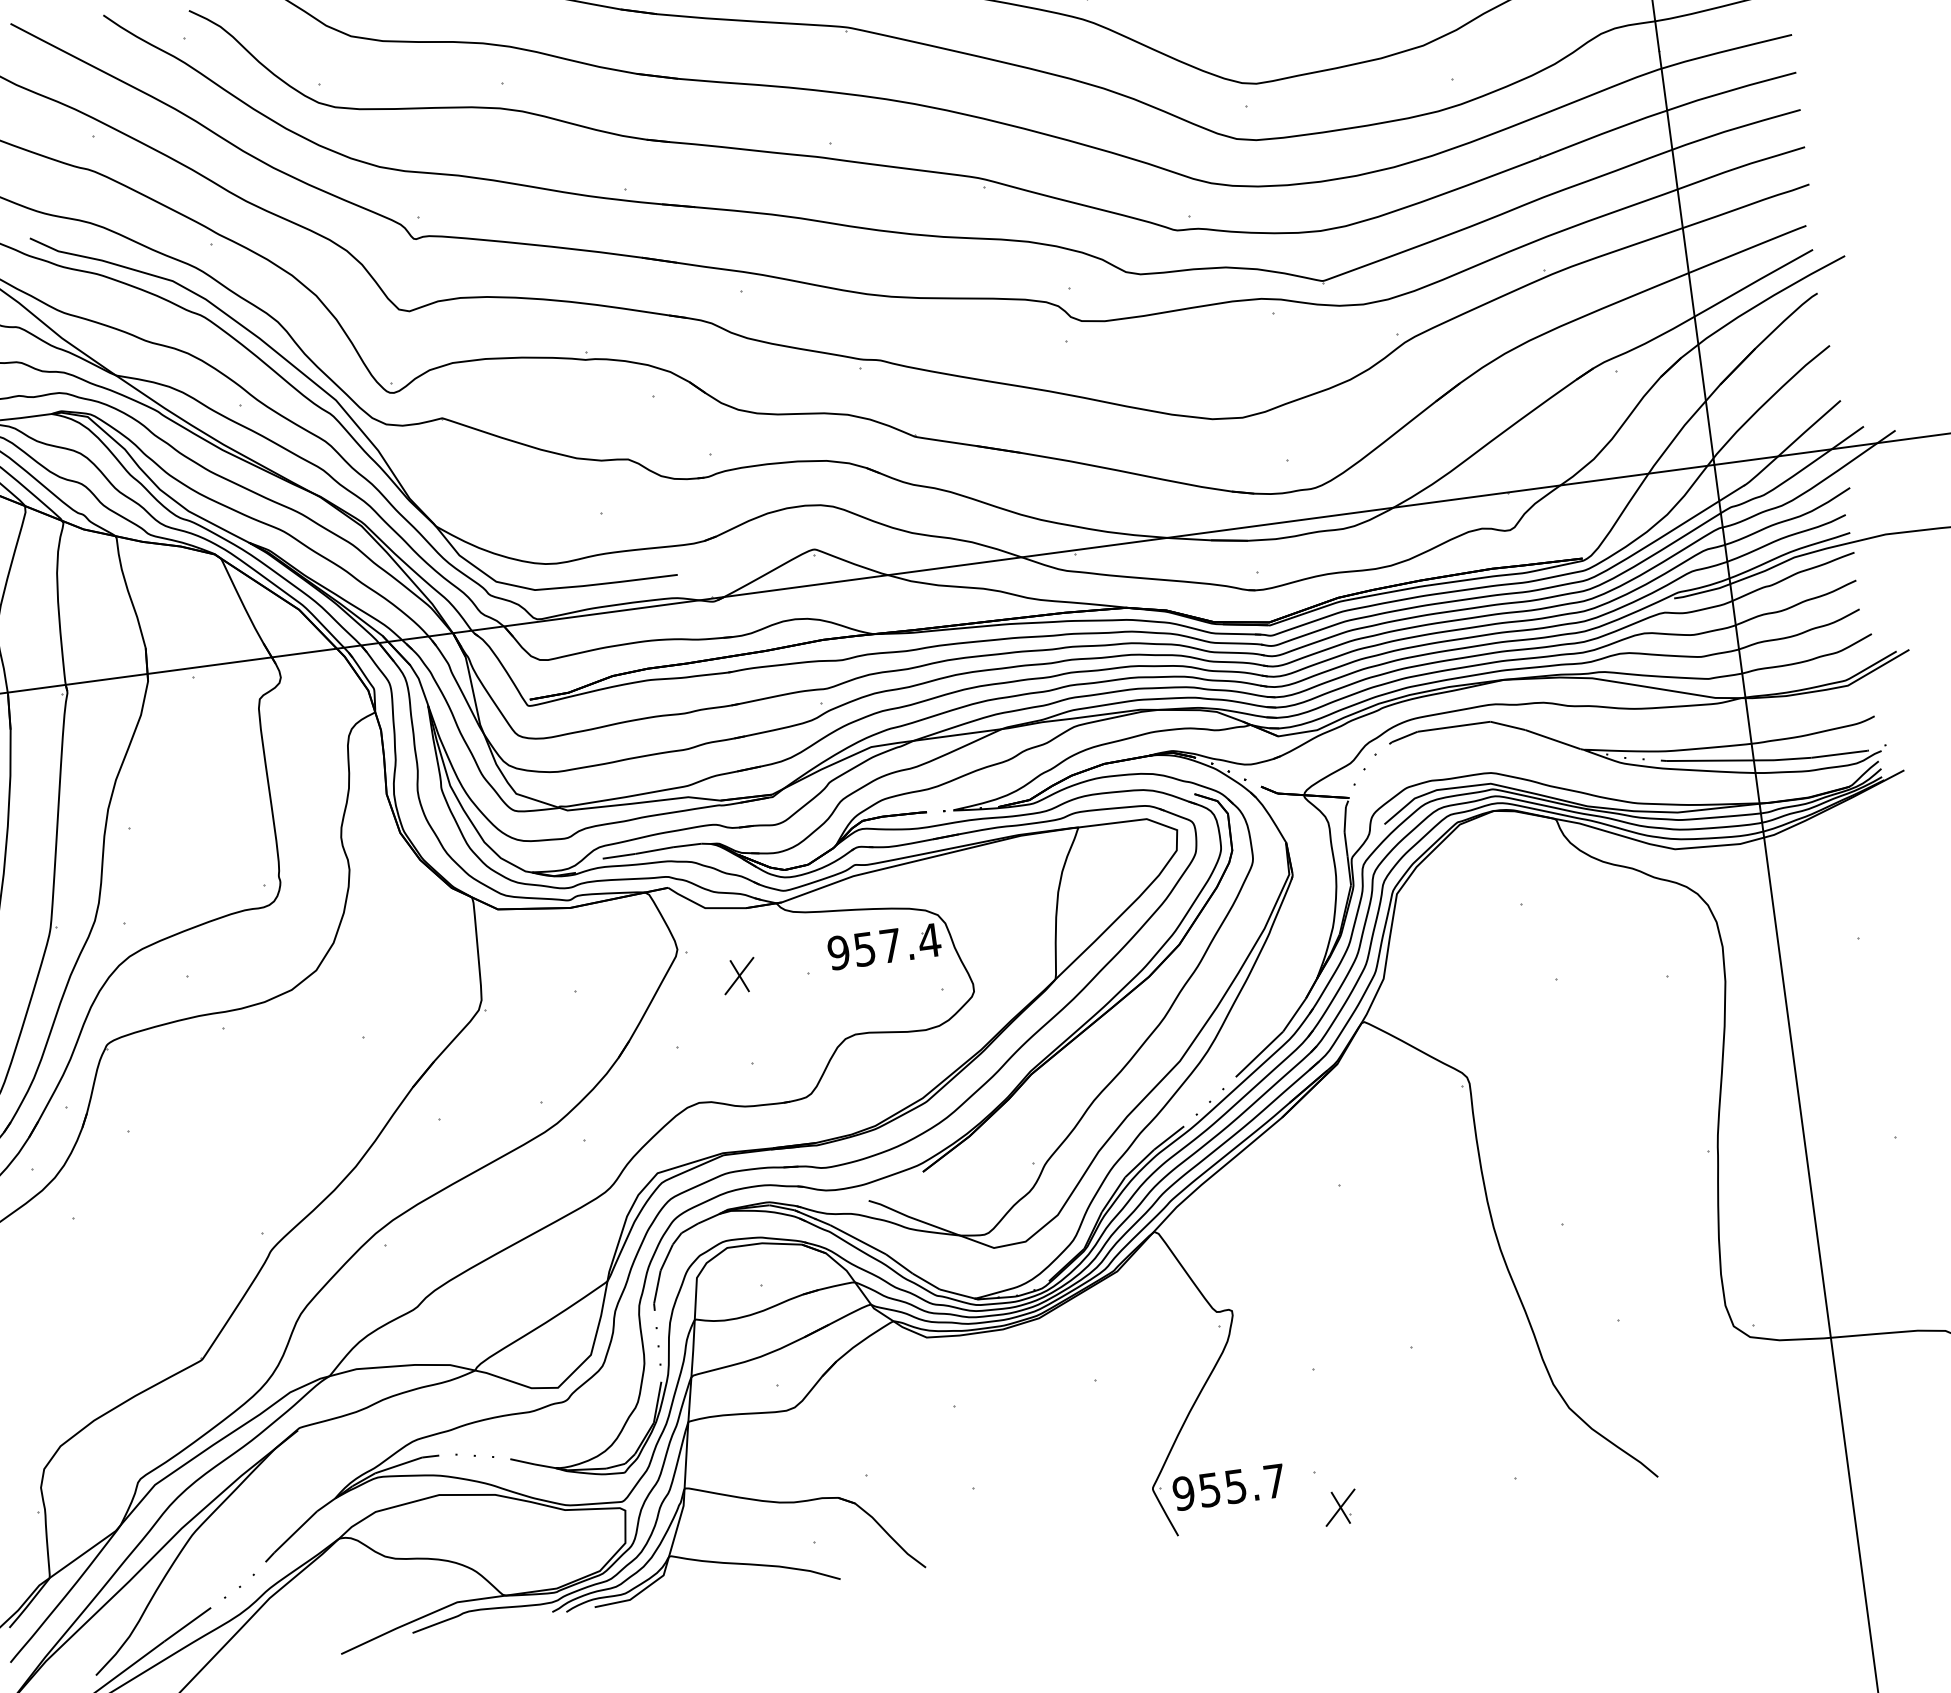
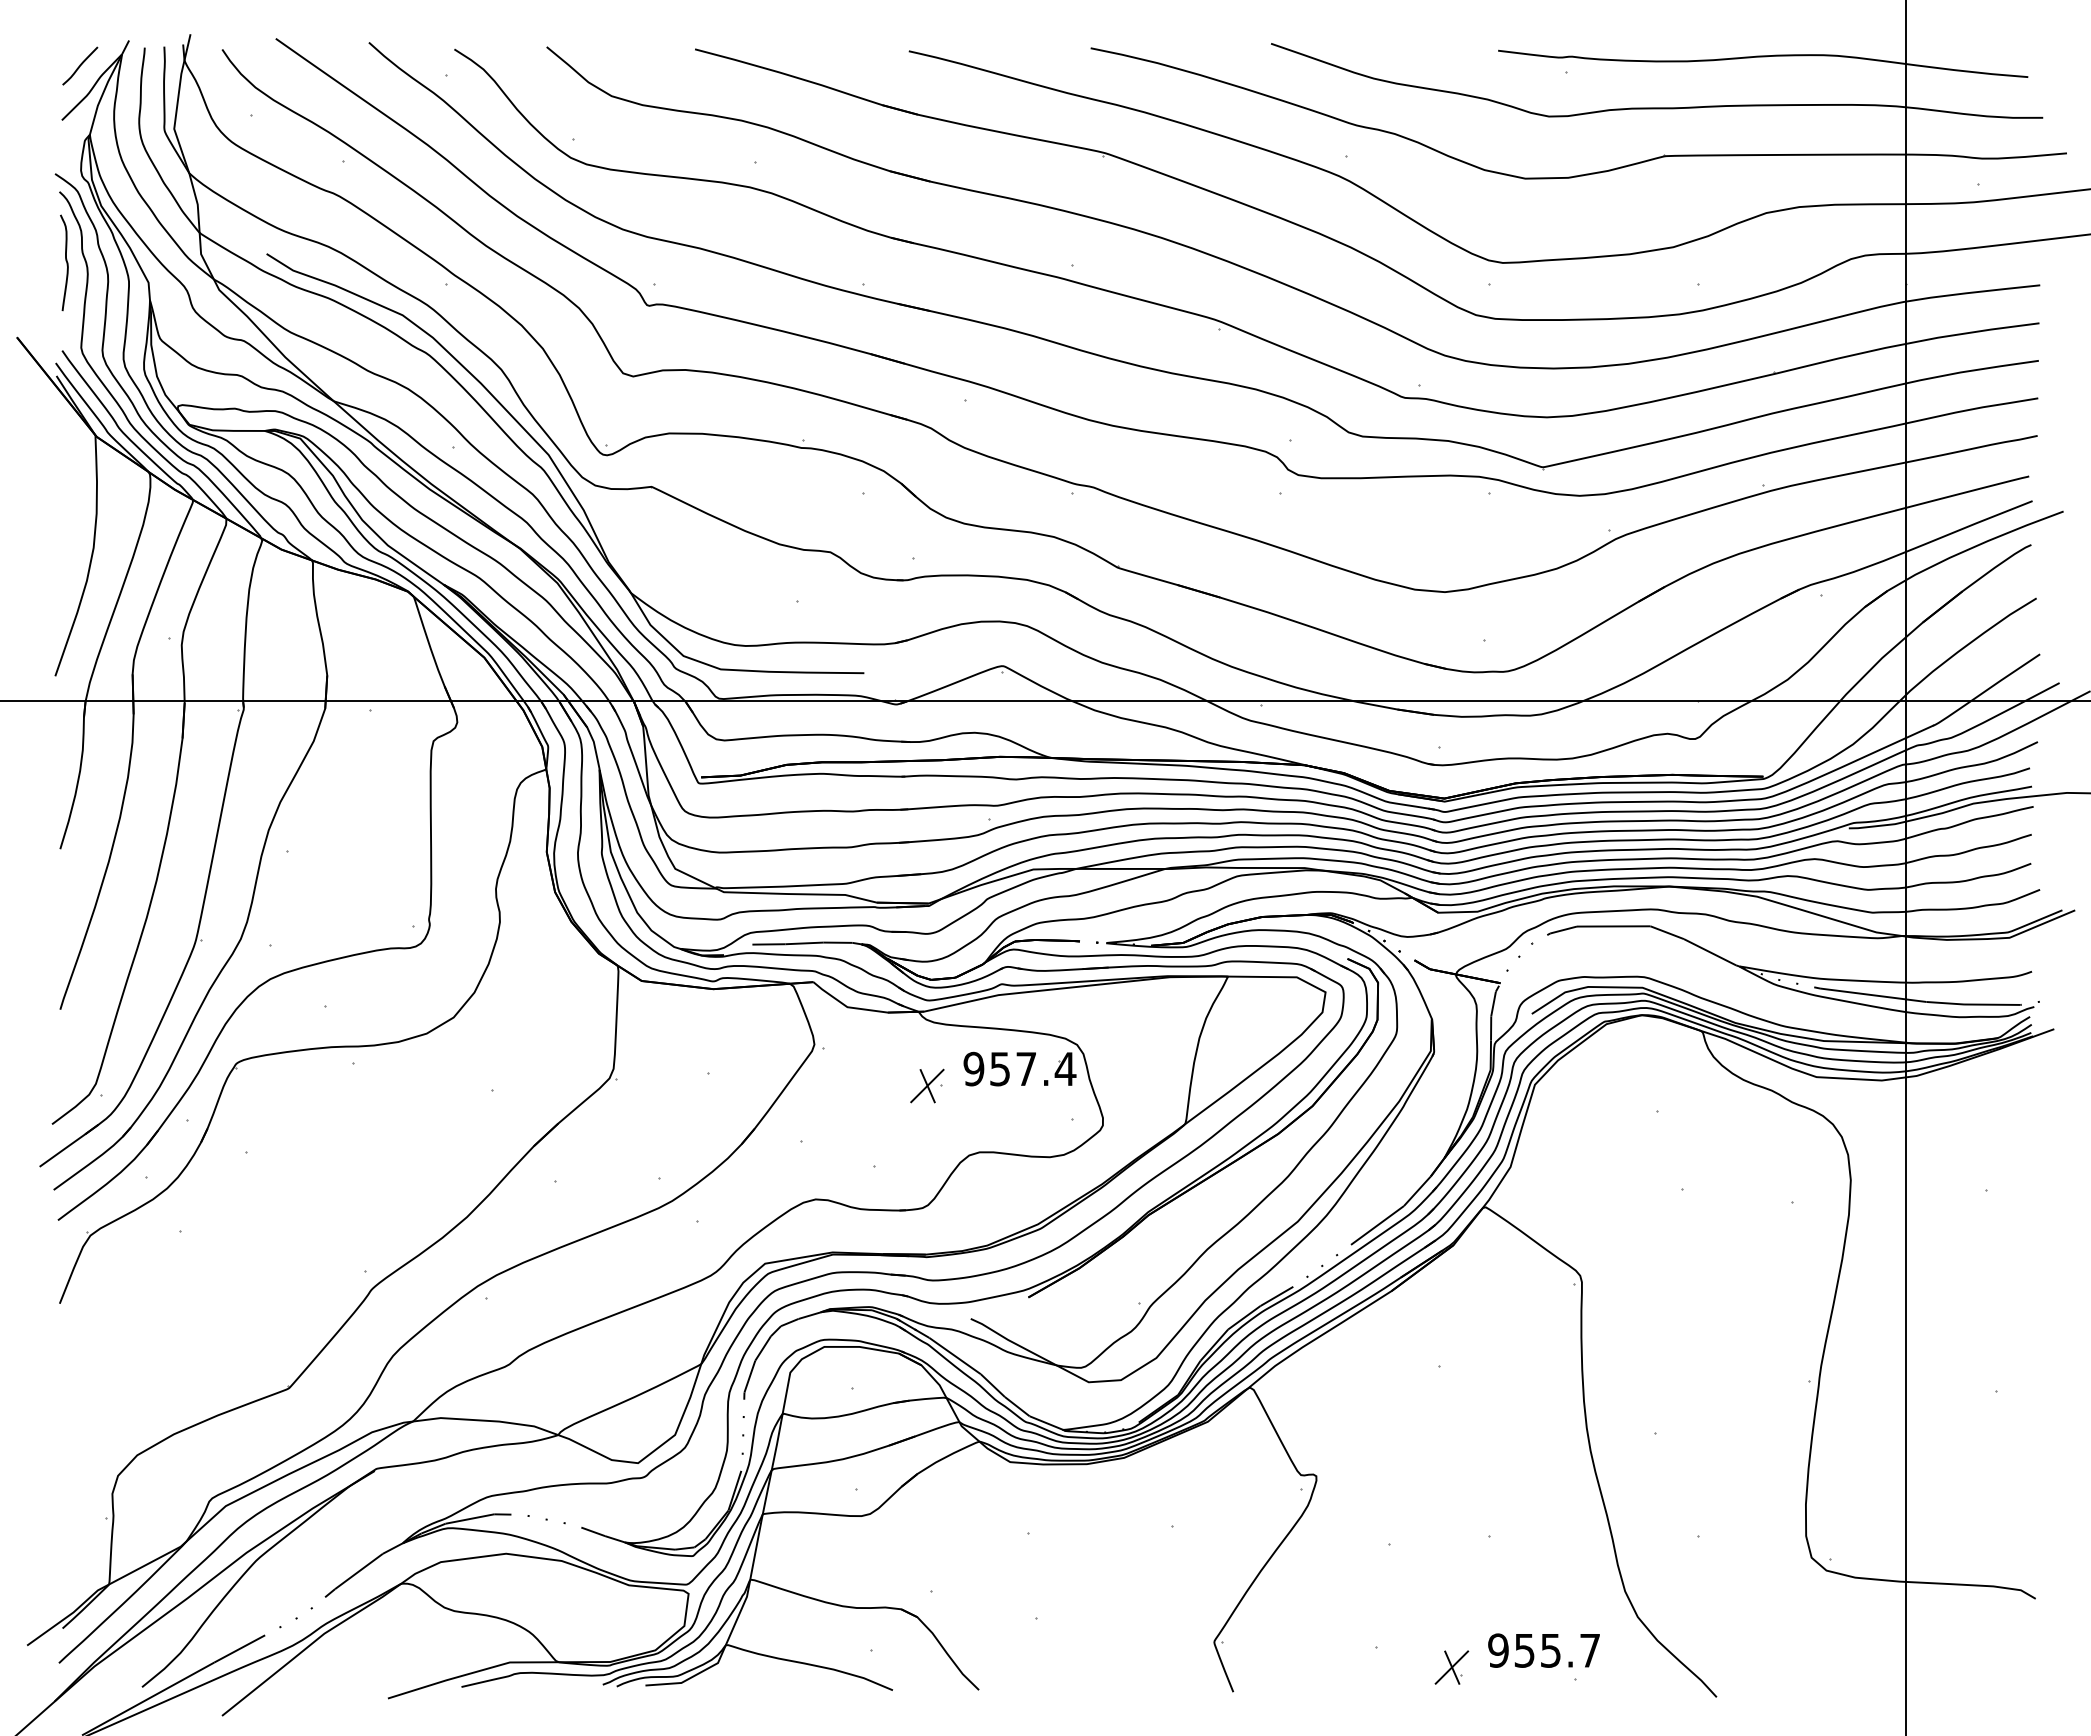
part: (739, 975) -> (927, 1085), moved
text: (1228, 1487) -> (1543, 1650), moved
part: (1340, 1507) -> (1451, 1667), moved

